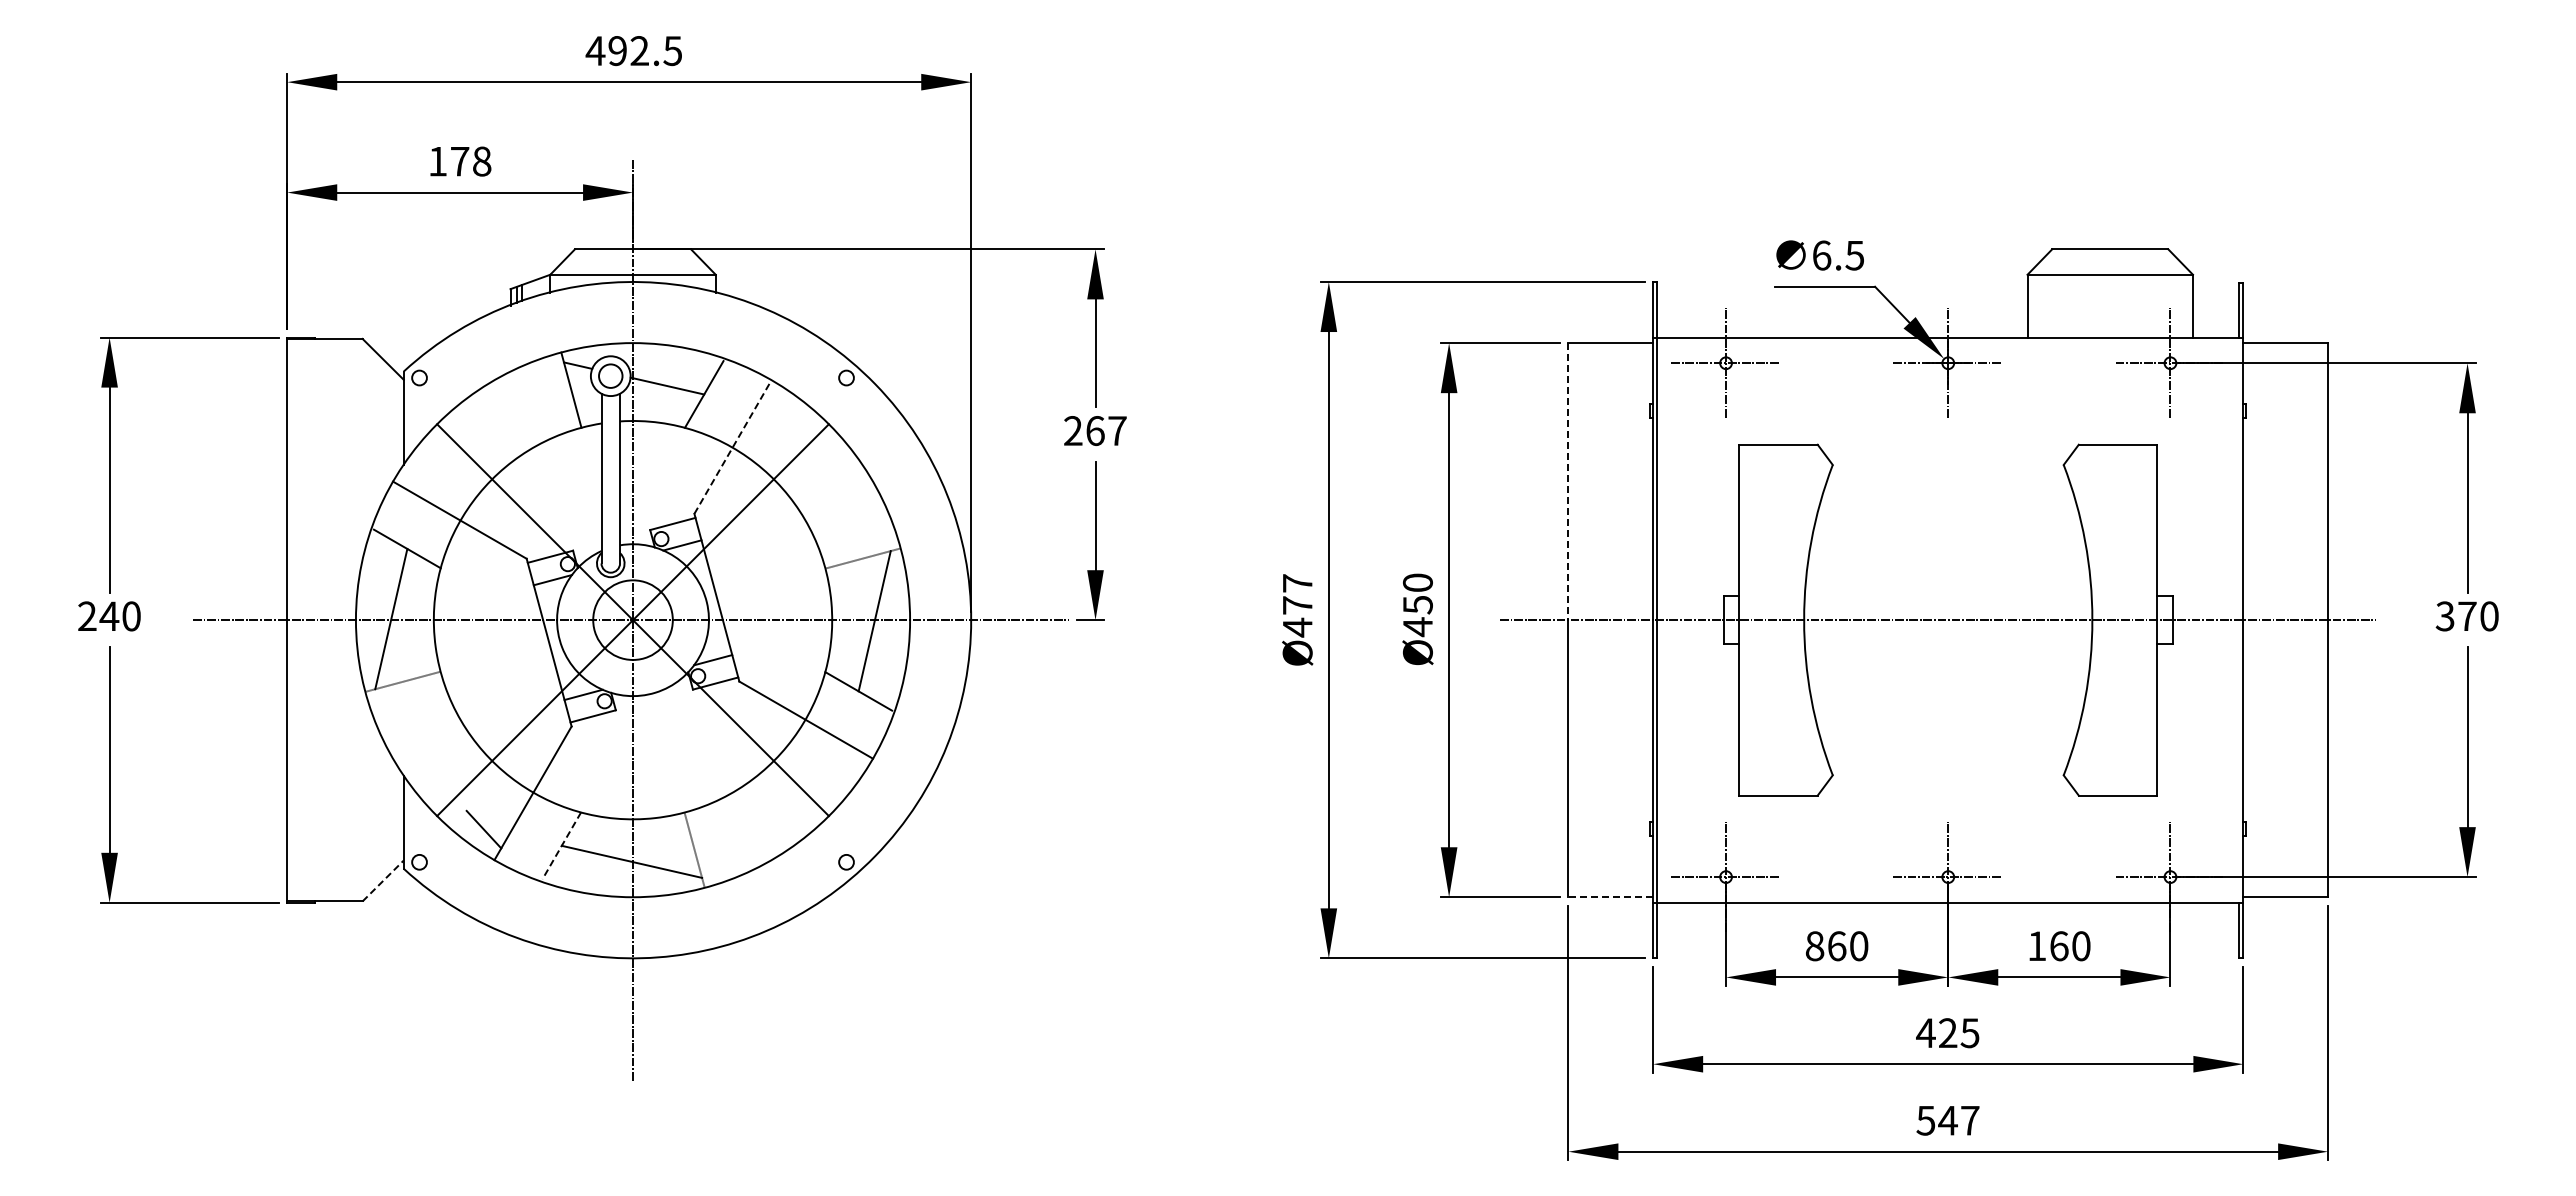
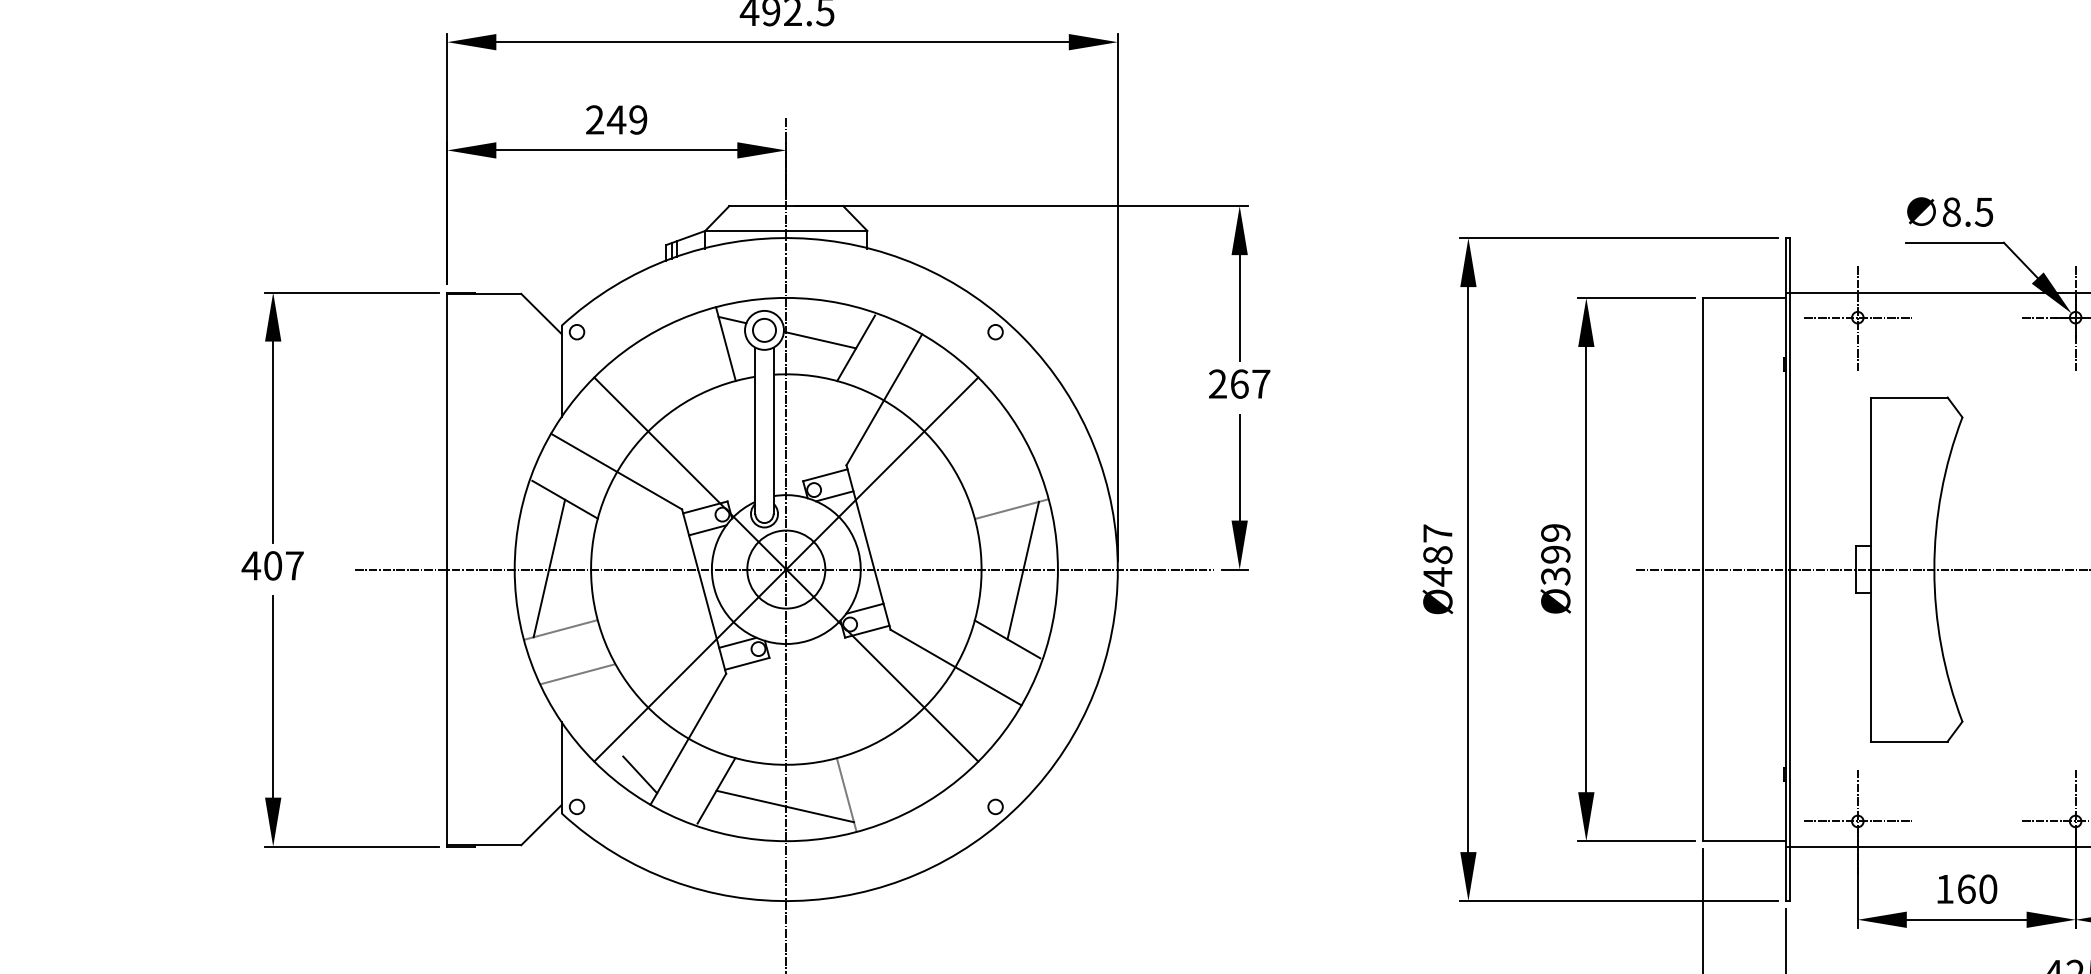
text: (459, 161) -> (616, 119), 178 -> 249
text: (1821, 255) -> (1951, 212), 6.5 -> 8.5
line: (733, 446) -> (884, 399), dashed -> solid
line: (1568, 481) -> (1703, 433), dashed -> solid
text: (1297, 605) -> (1437, 555), Ø477 -> Ø487
text: (1417, 605) -> (1555, 555), Ø450 -> Ø399
text: (108, 616) -> (272, 565), 240 -> 407
line: (419, 726) -> (576, 673), added
line: (561, 845) -> (716, 790), dashed -> solid
line: (383, 880) -> (541, 824), dashed -> solid
line: (1610, 897) -> (1744, 841), dashed -> solid
text: (1814, 946) -> (1944, 889), 860 -> 160

